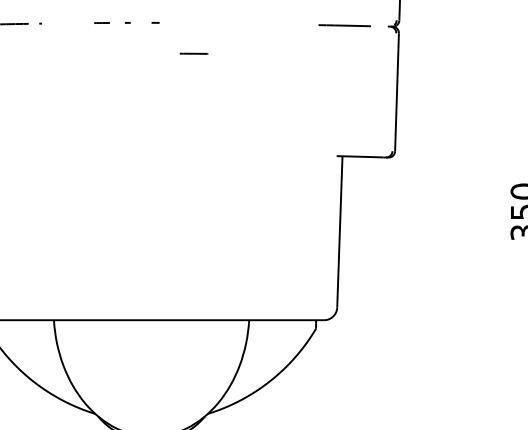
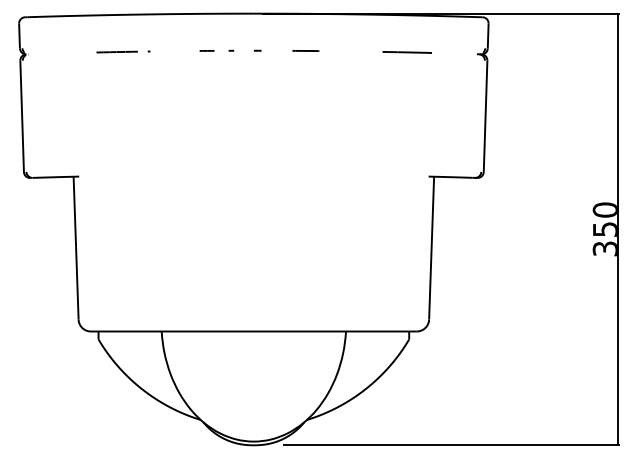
line: (343, 25) -> (406, 52), moved
line: (193, 53) -> (305, 50), moved

